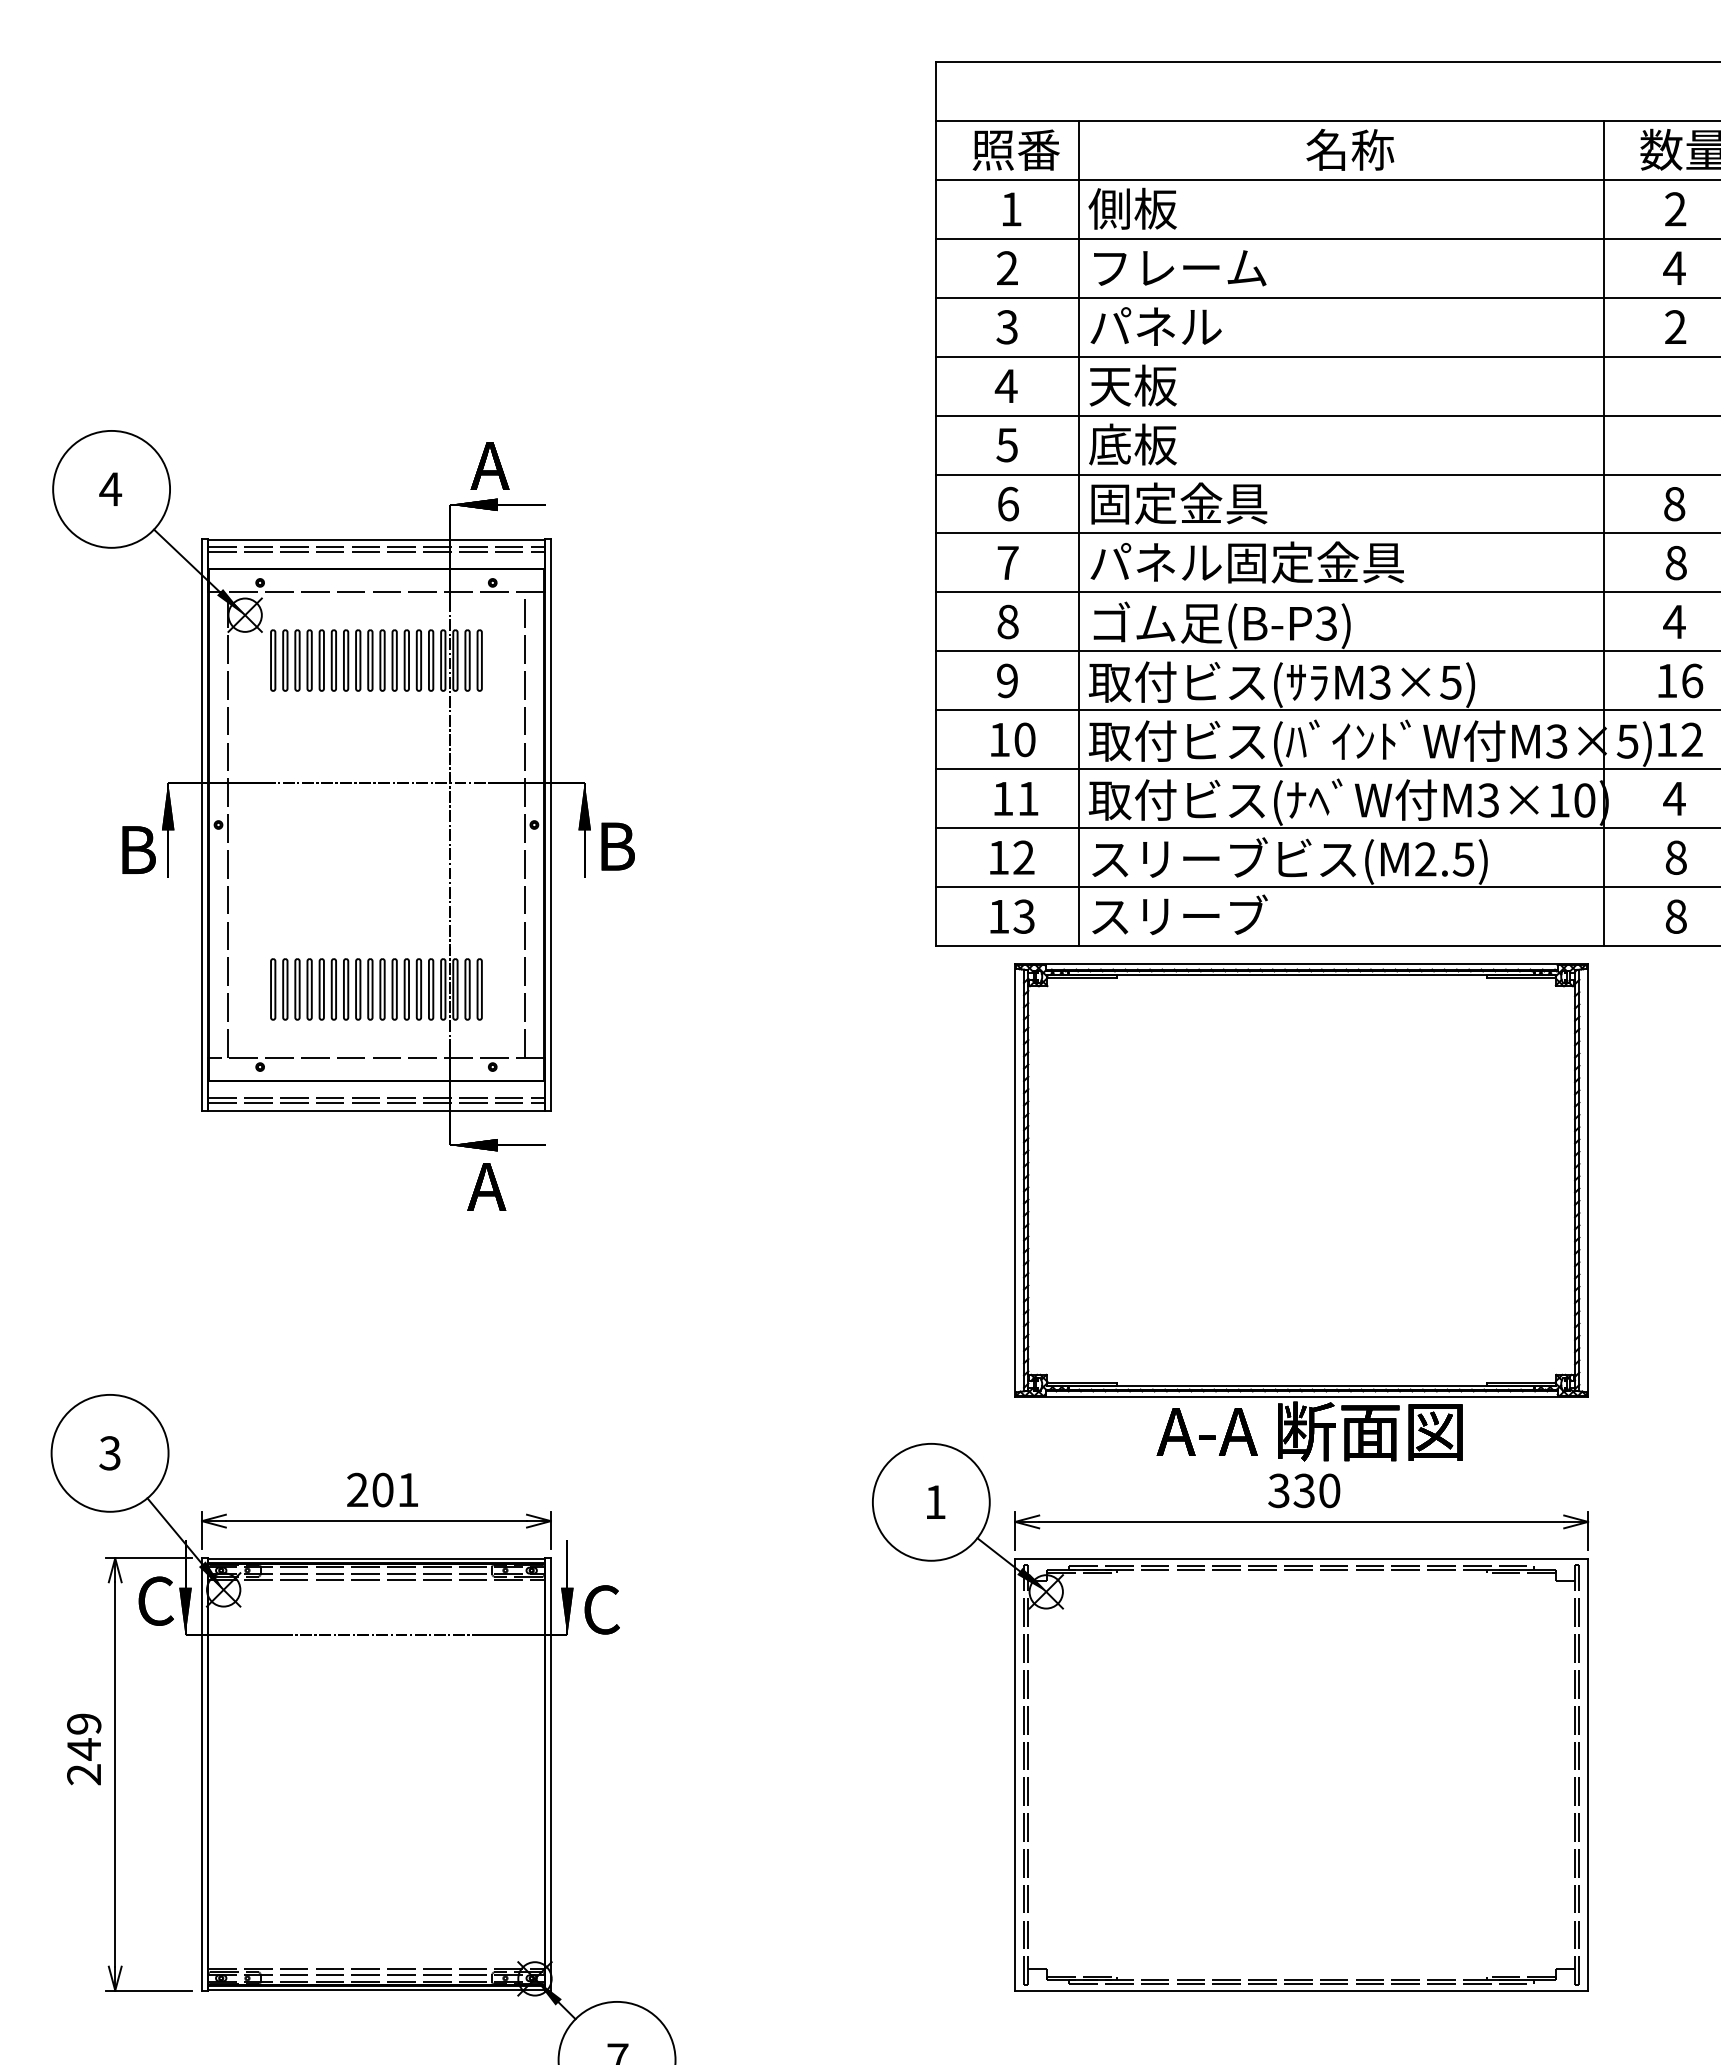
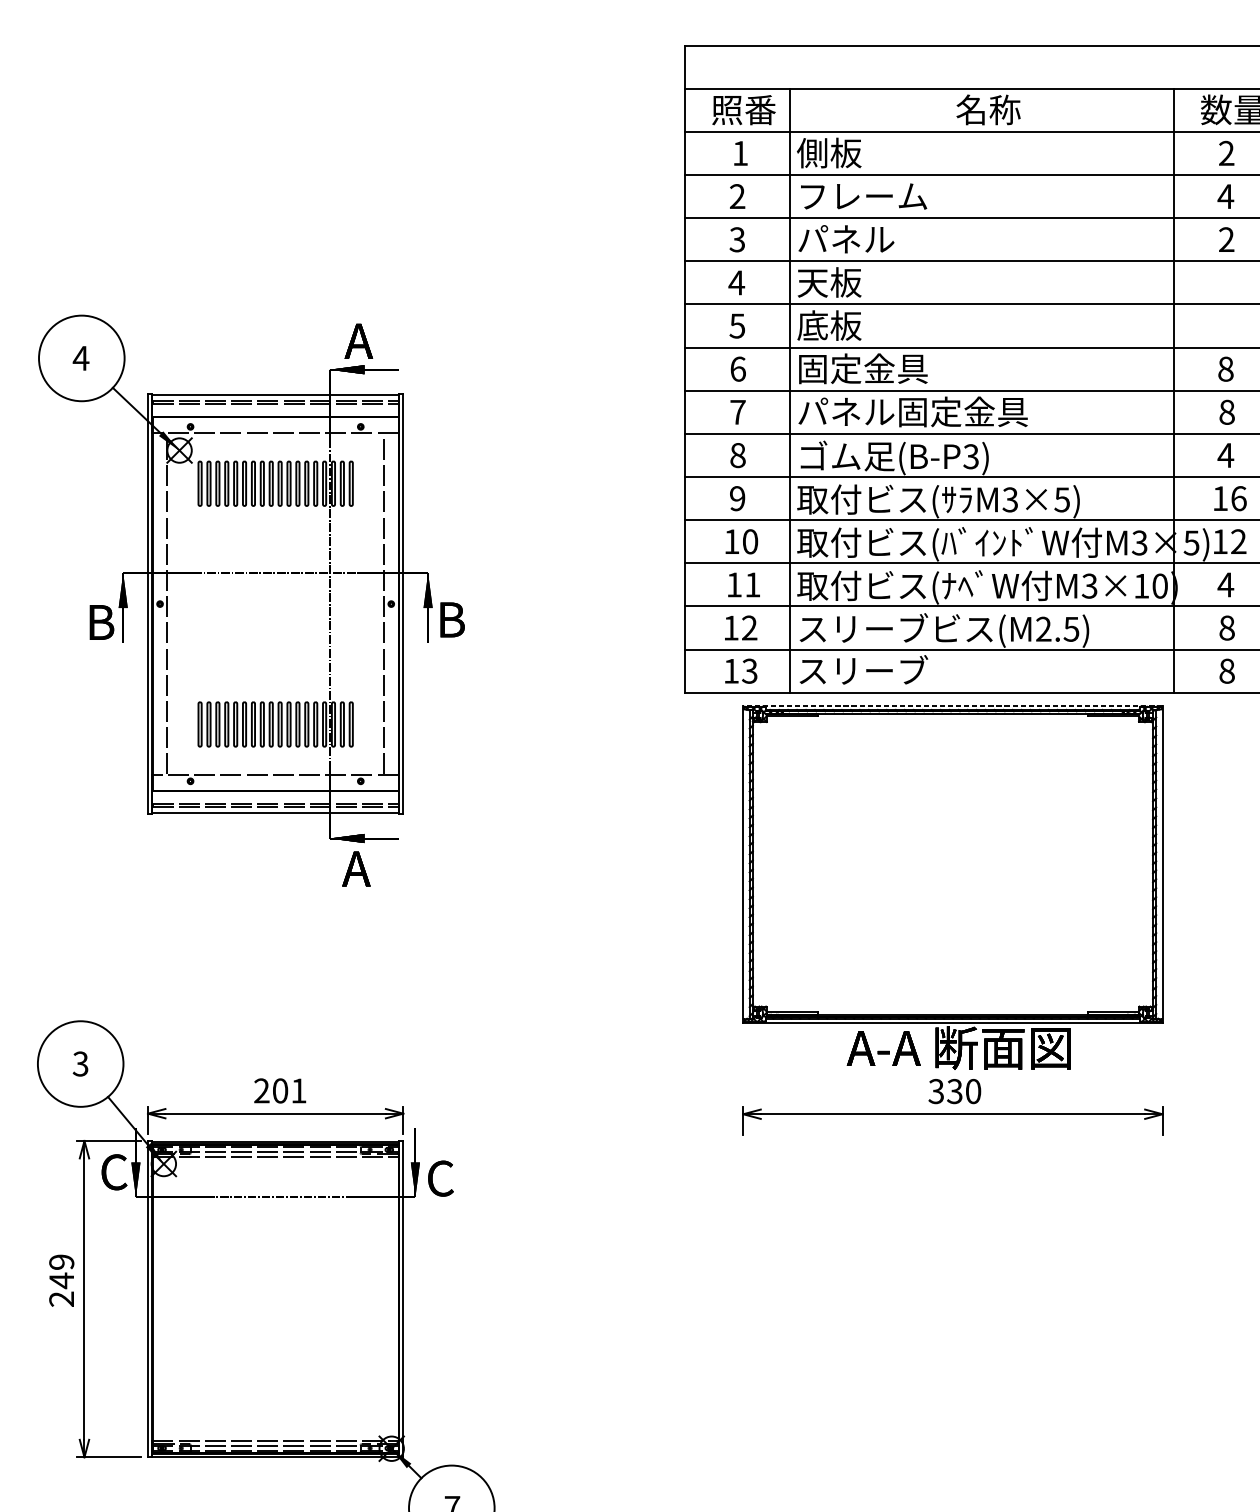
line: (1301, 964) -> (952, 706), solid -> dashed
part: (1230, 1717) -> (900, 1257), removed

